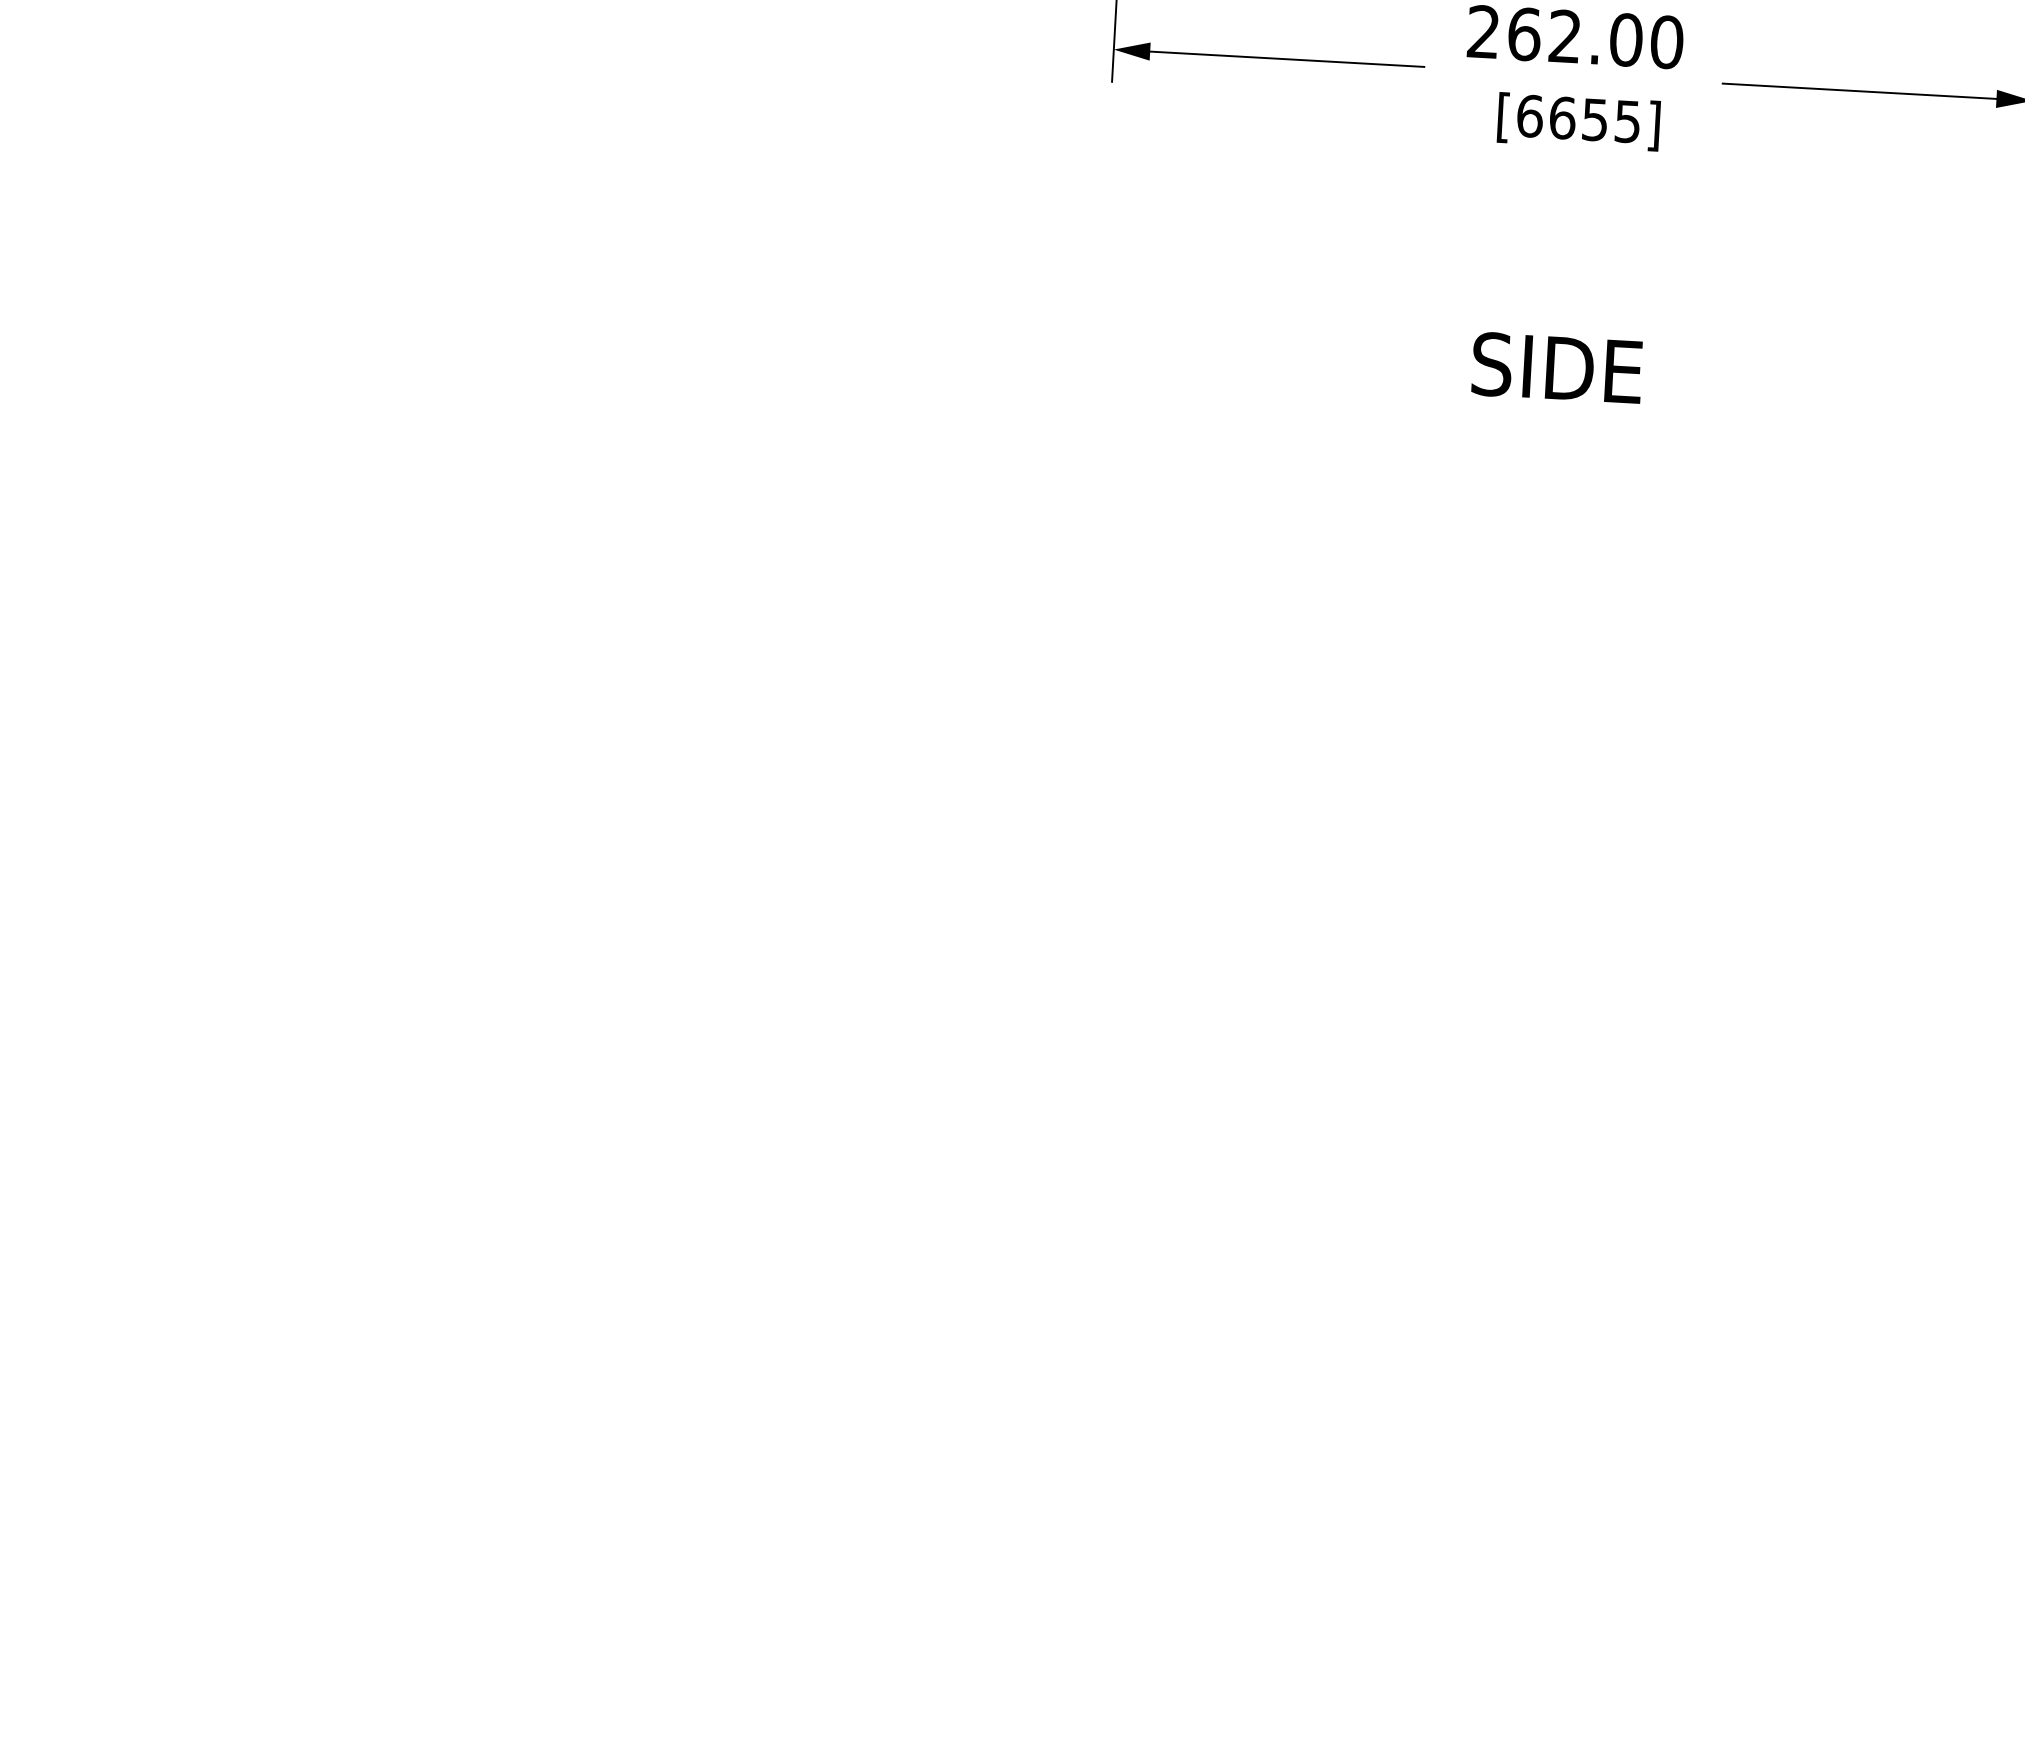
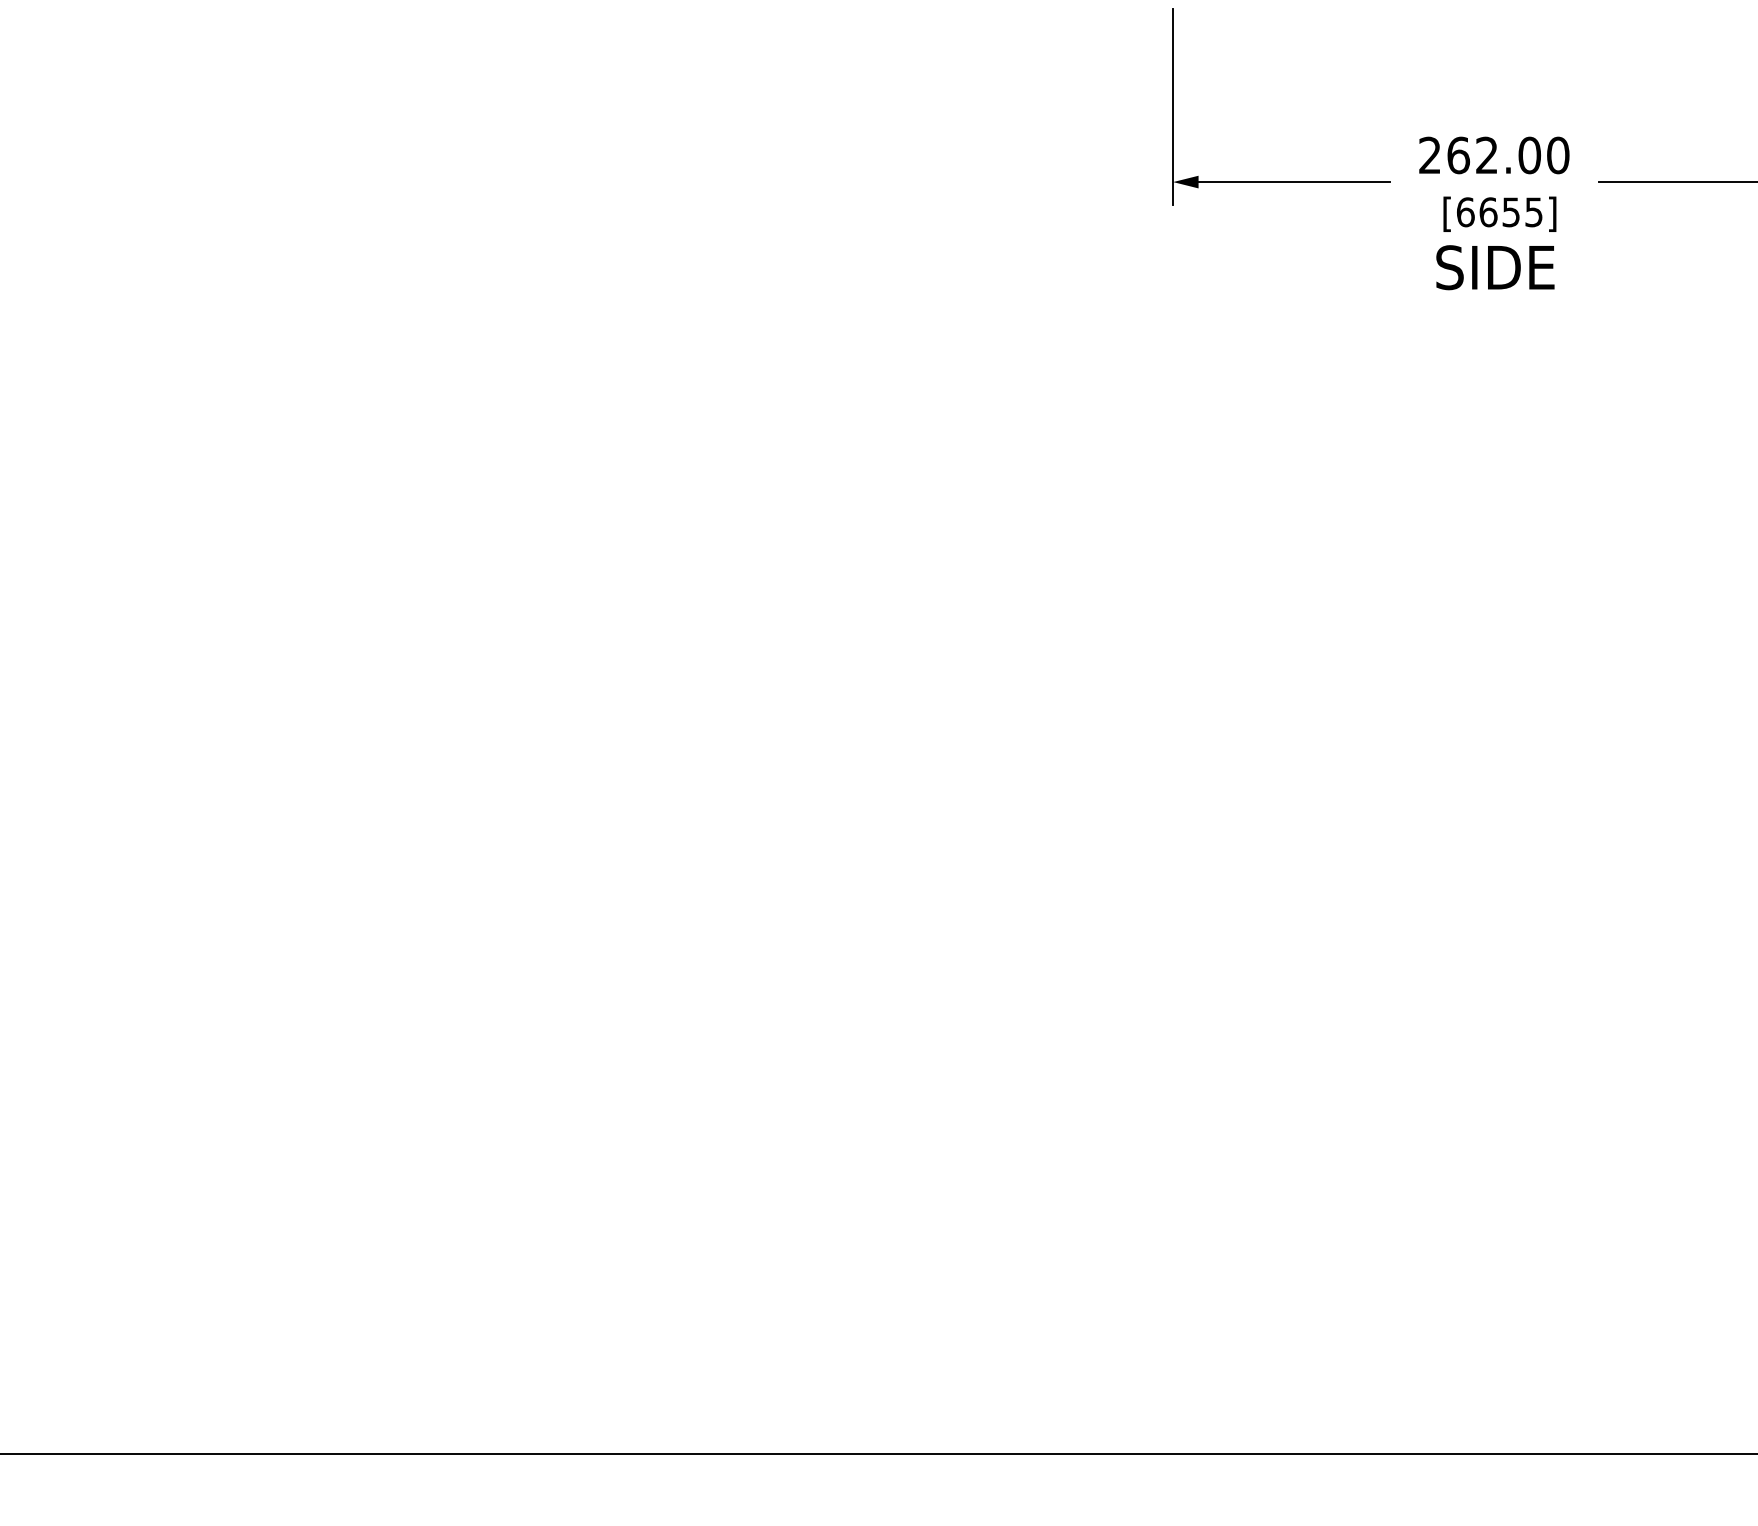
text: (1557, 367) -> (1495, 267), moved

